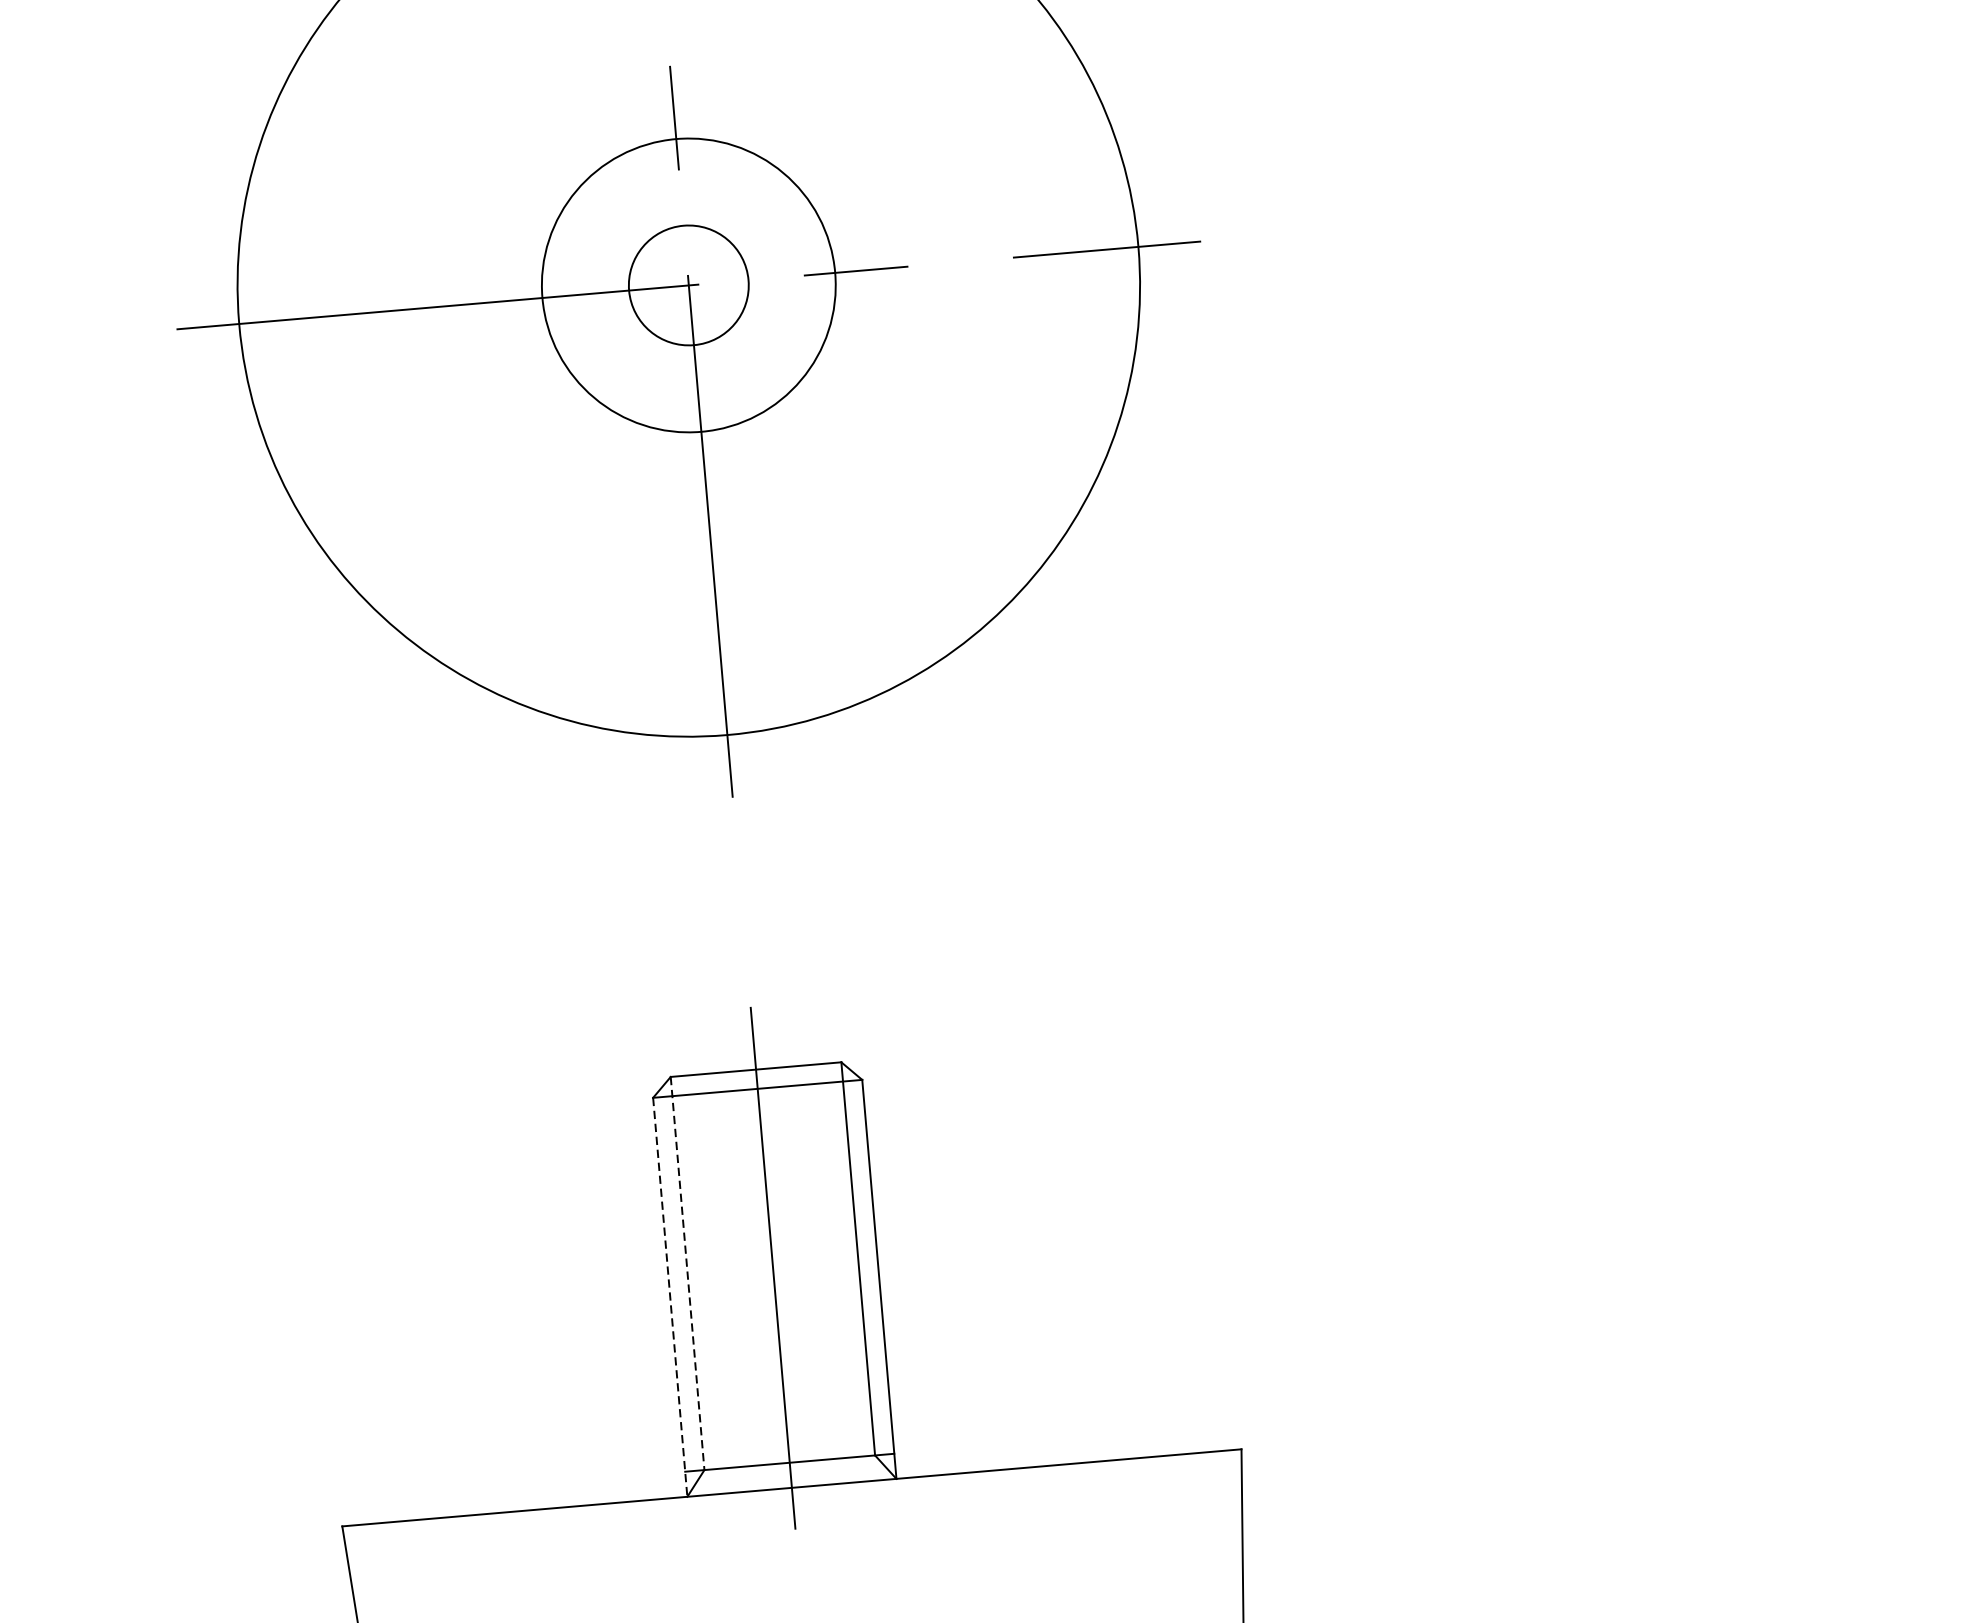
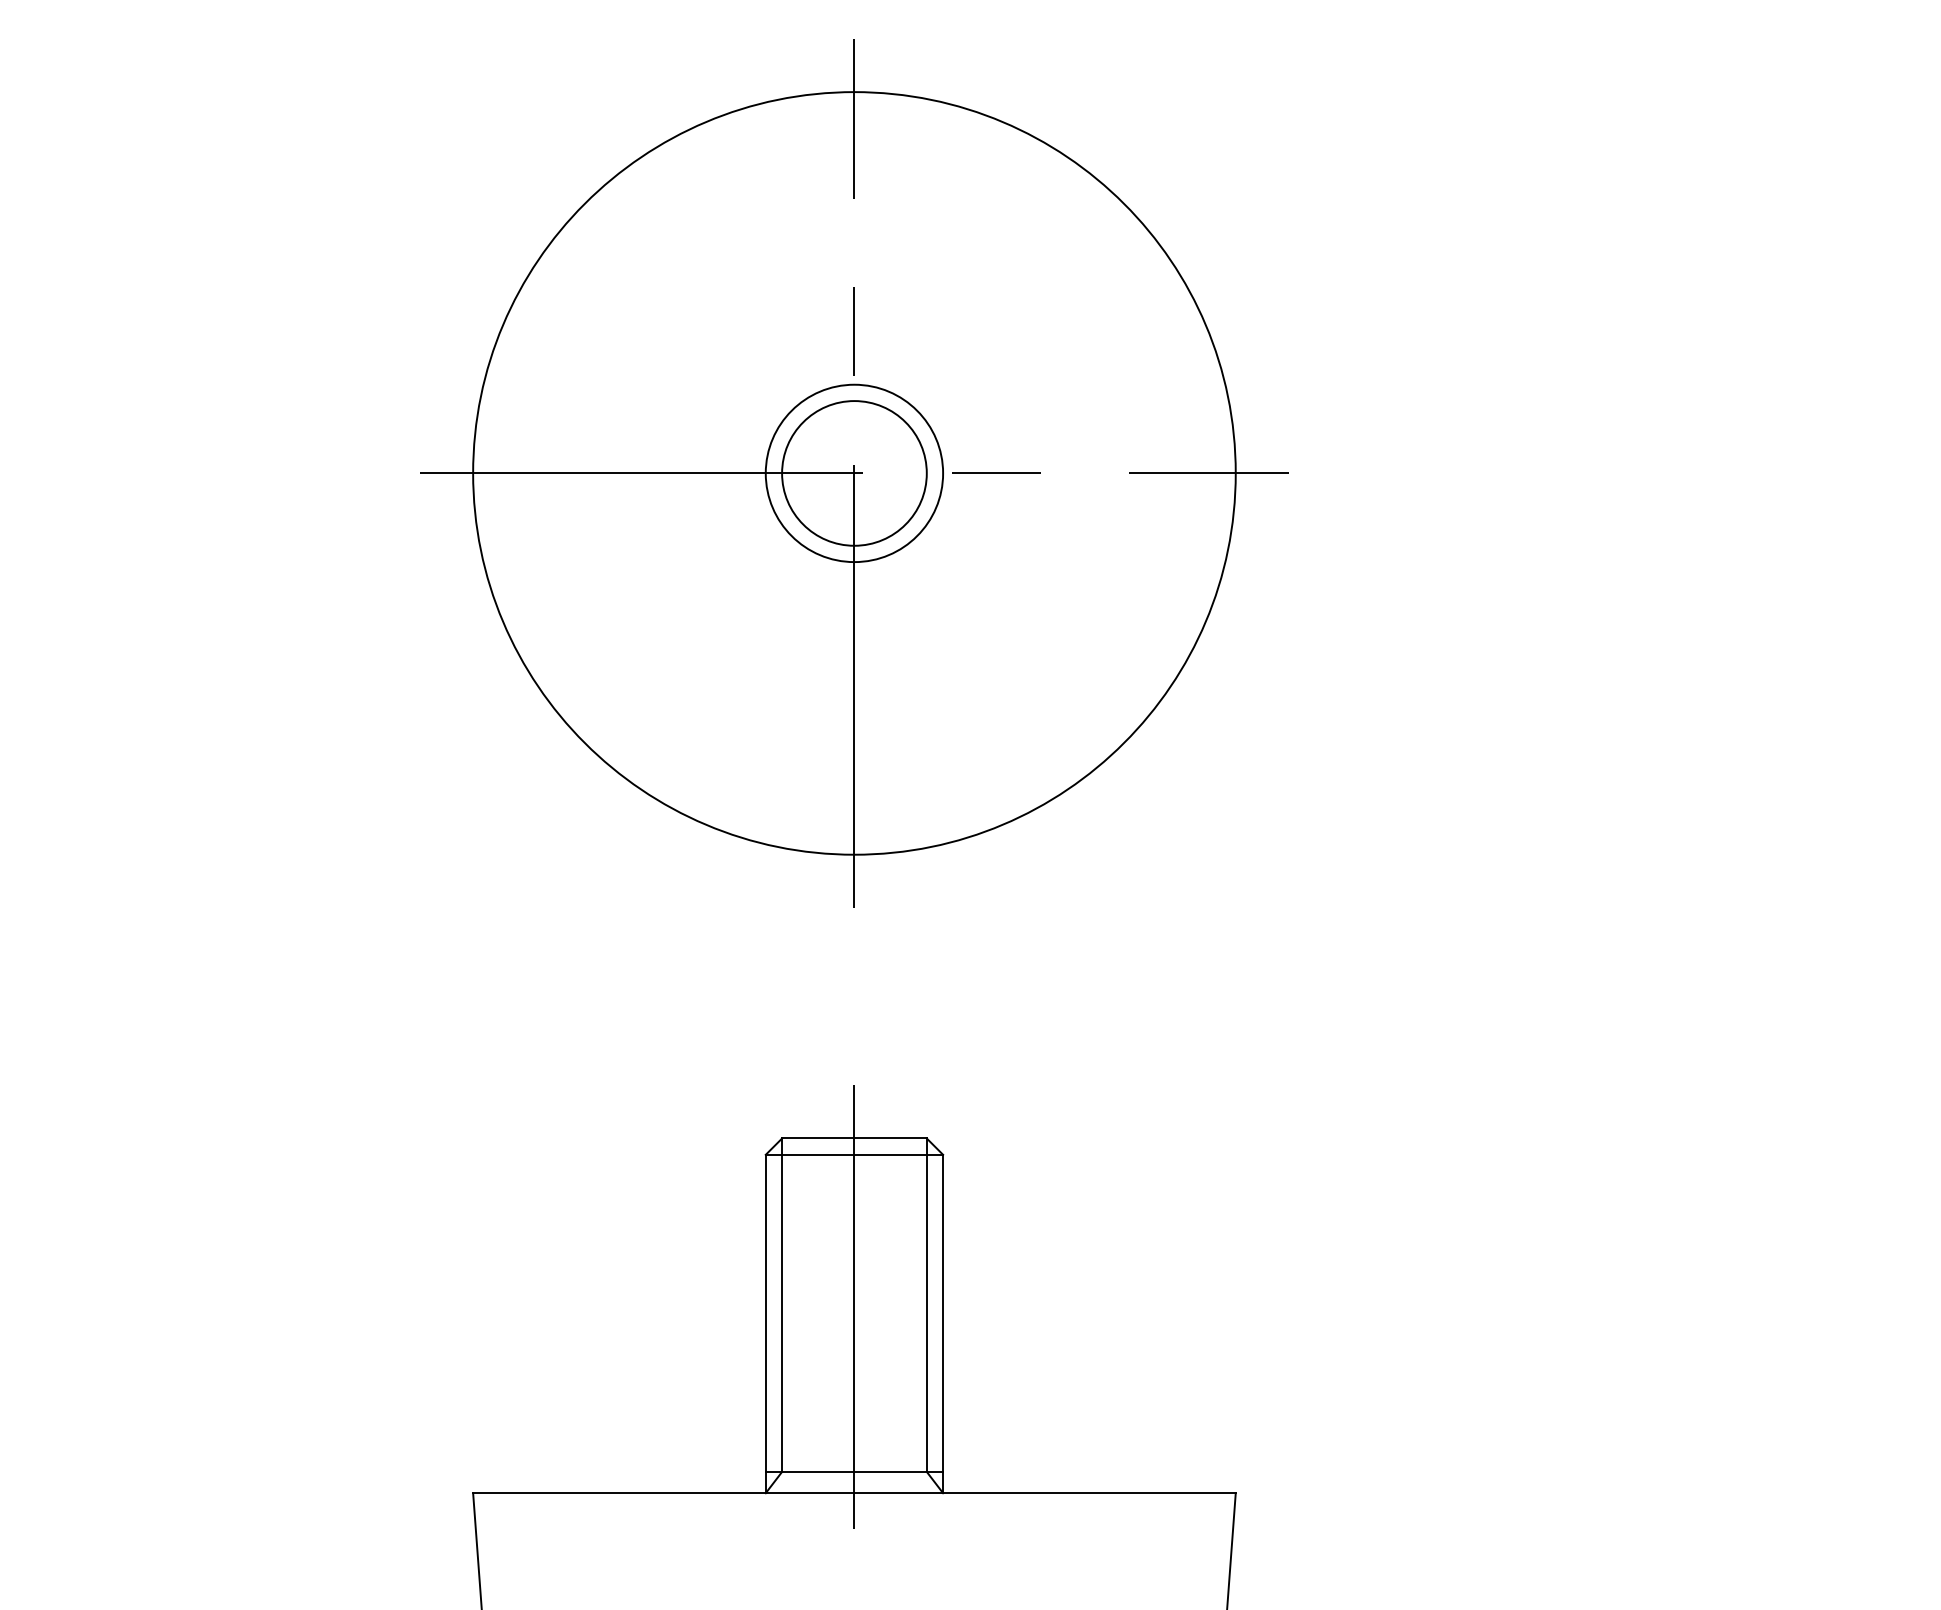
circle: (688, 285) -> (854, 473), size x0.71
circle: (688, 285) -> (854, 473), size x1.43
line: (688, 1273) -> (782, 1305), dashed -> solid
line: (669, 1297) -> (765, 1324), dashed -> solid

